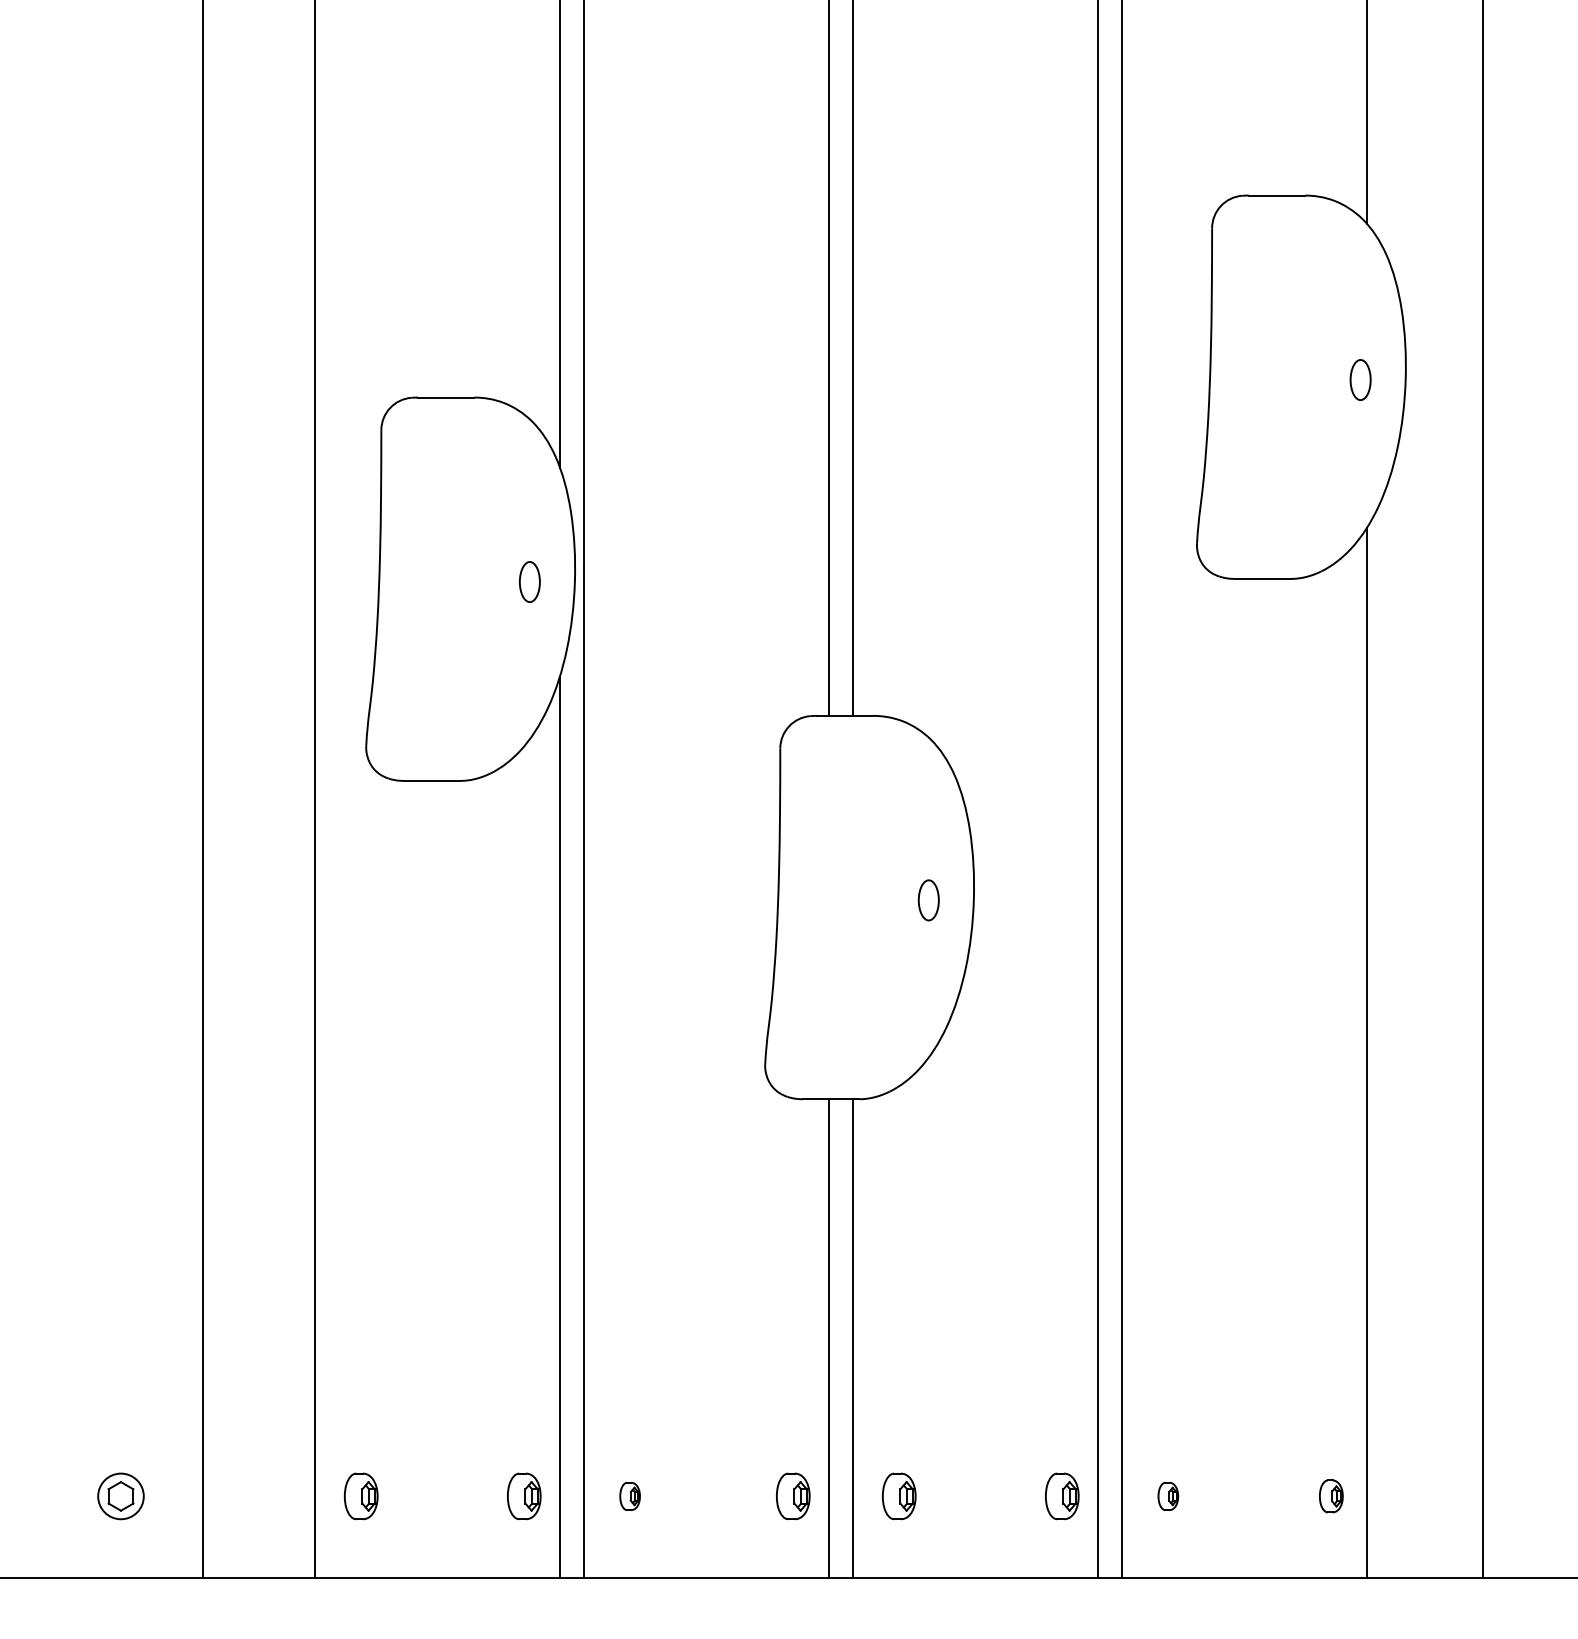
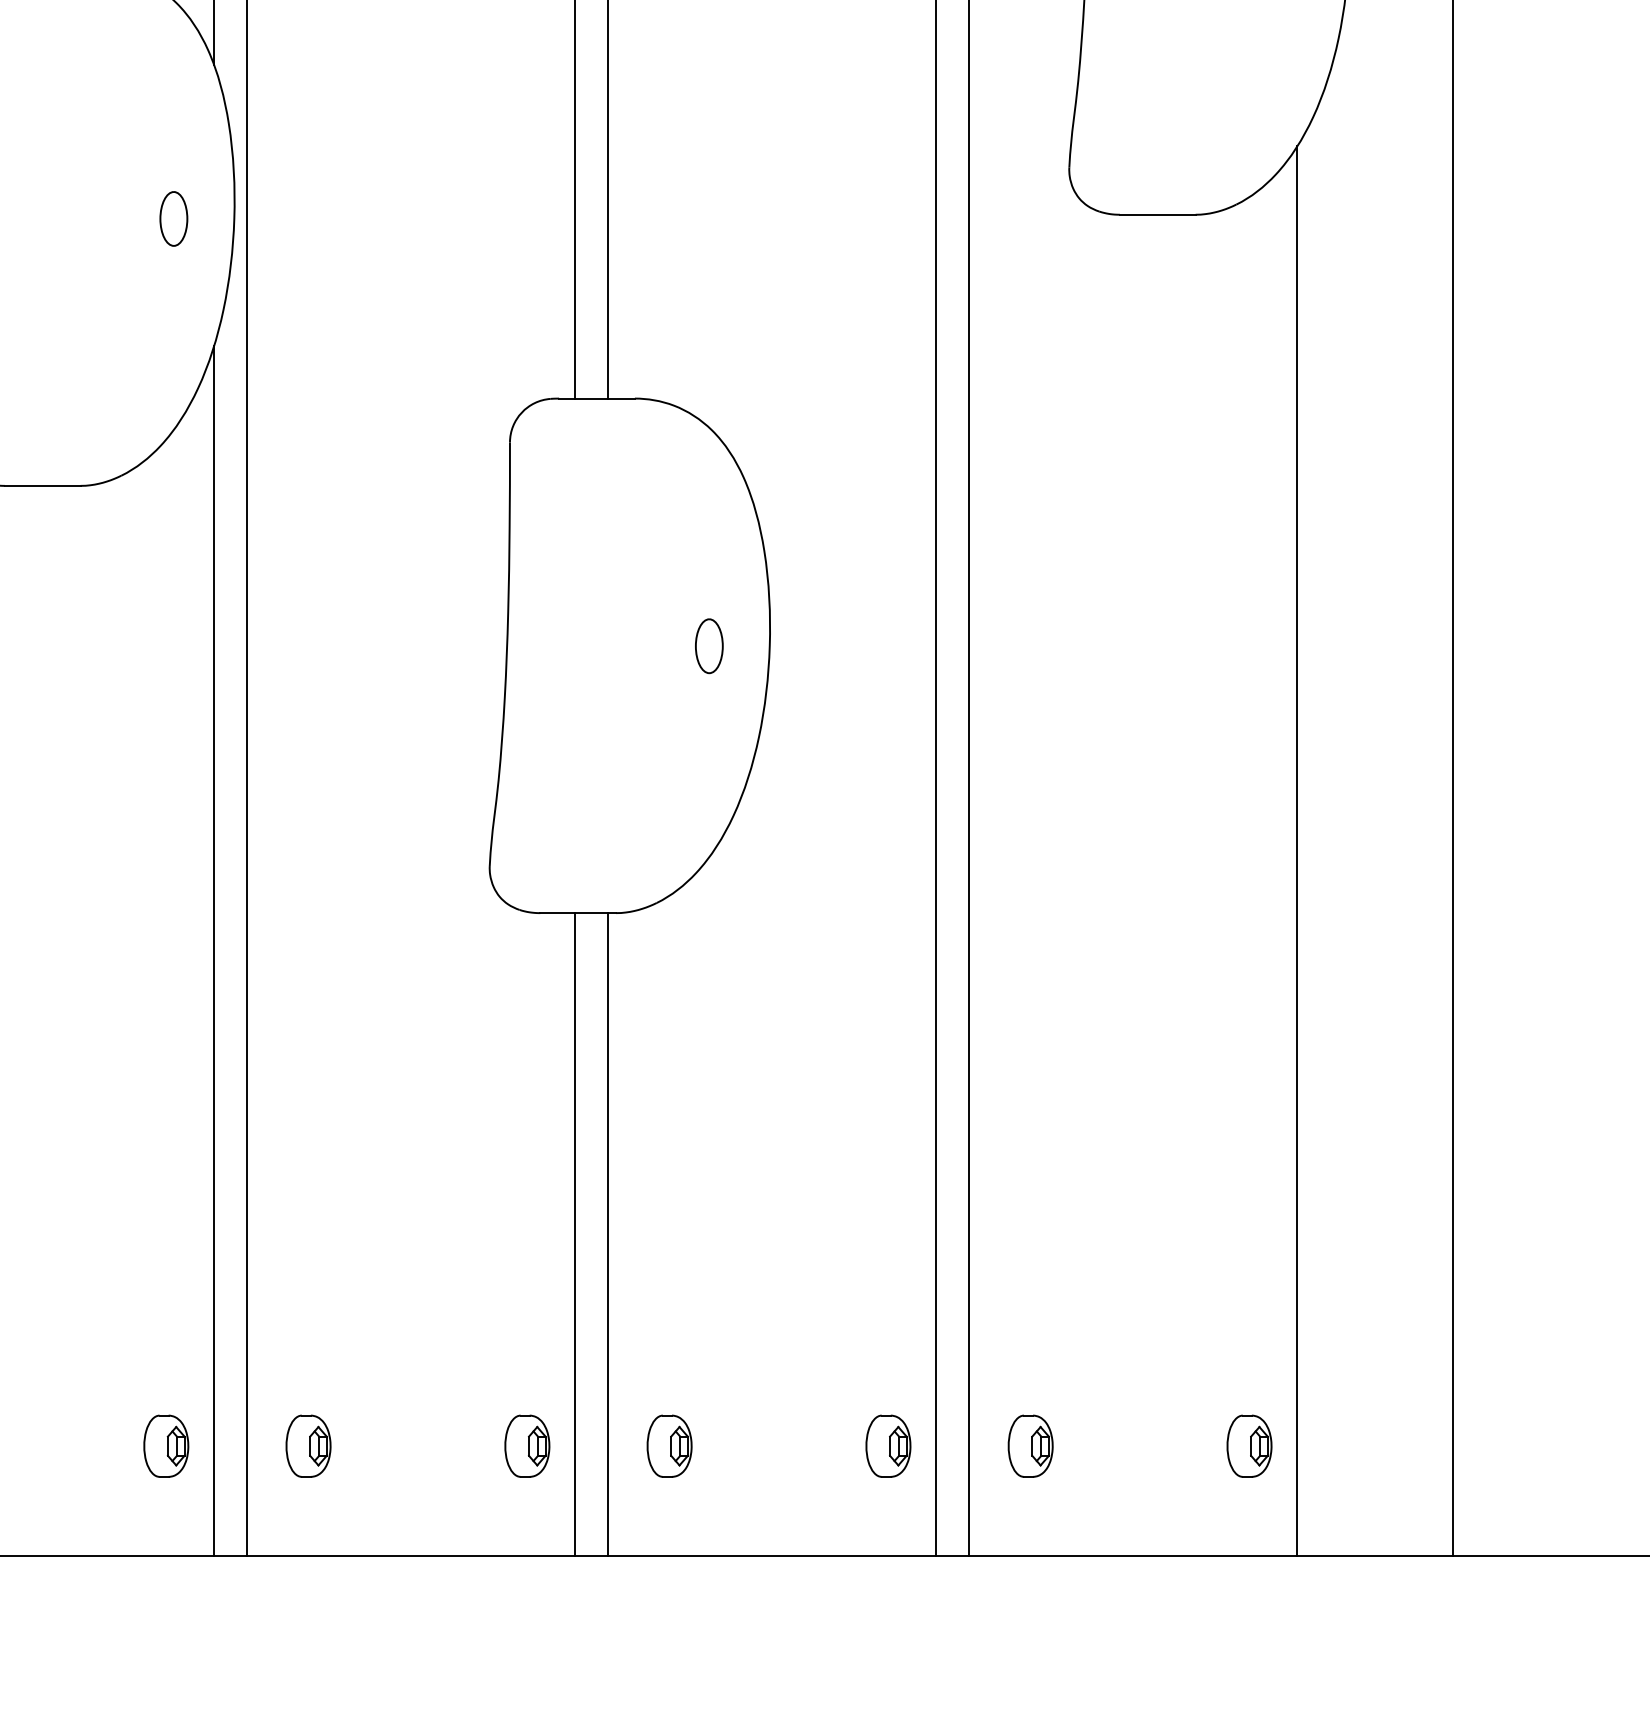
part: (629, 1496) -> (307, 1446), size x1.67
part: (1168, 1496) -> (1031, 1446), size x1.67
part: (1331, 1496) -> (1249, 1446), size x1.43

